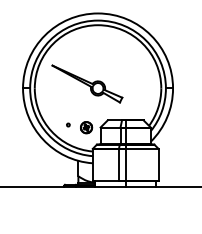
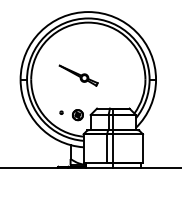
part: (87, 83) -> (78, 75), size x0.6

